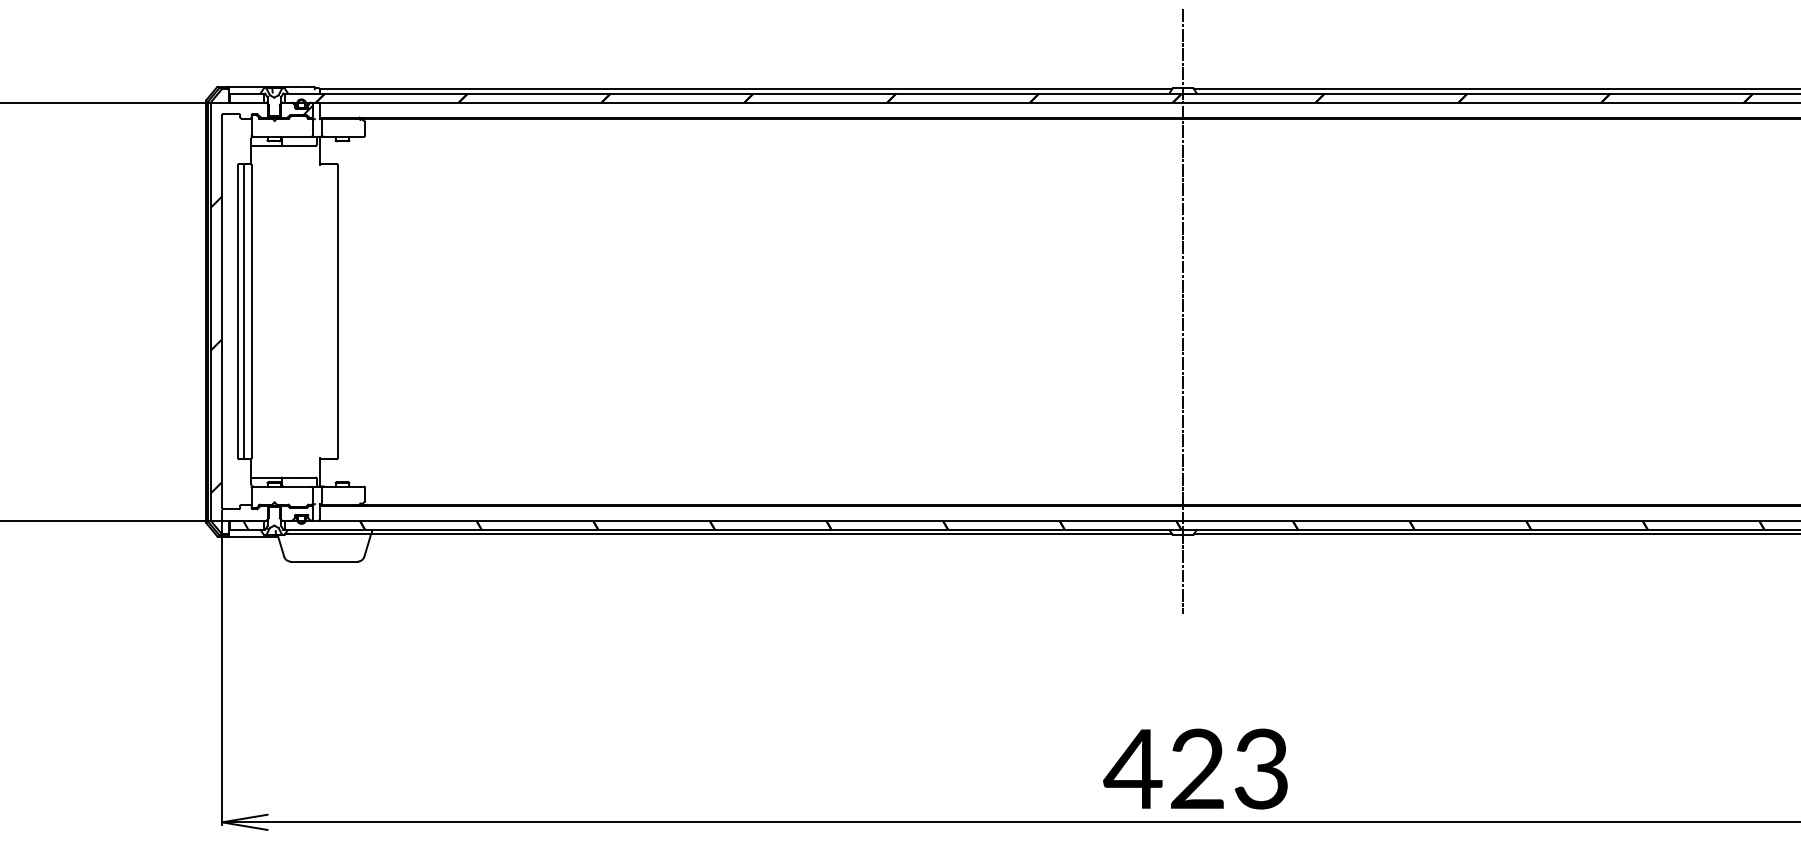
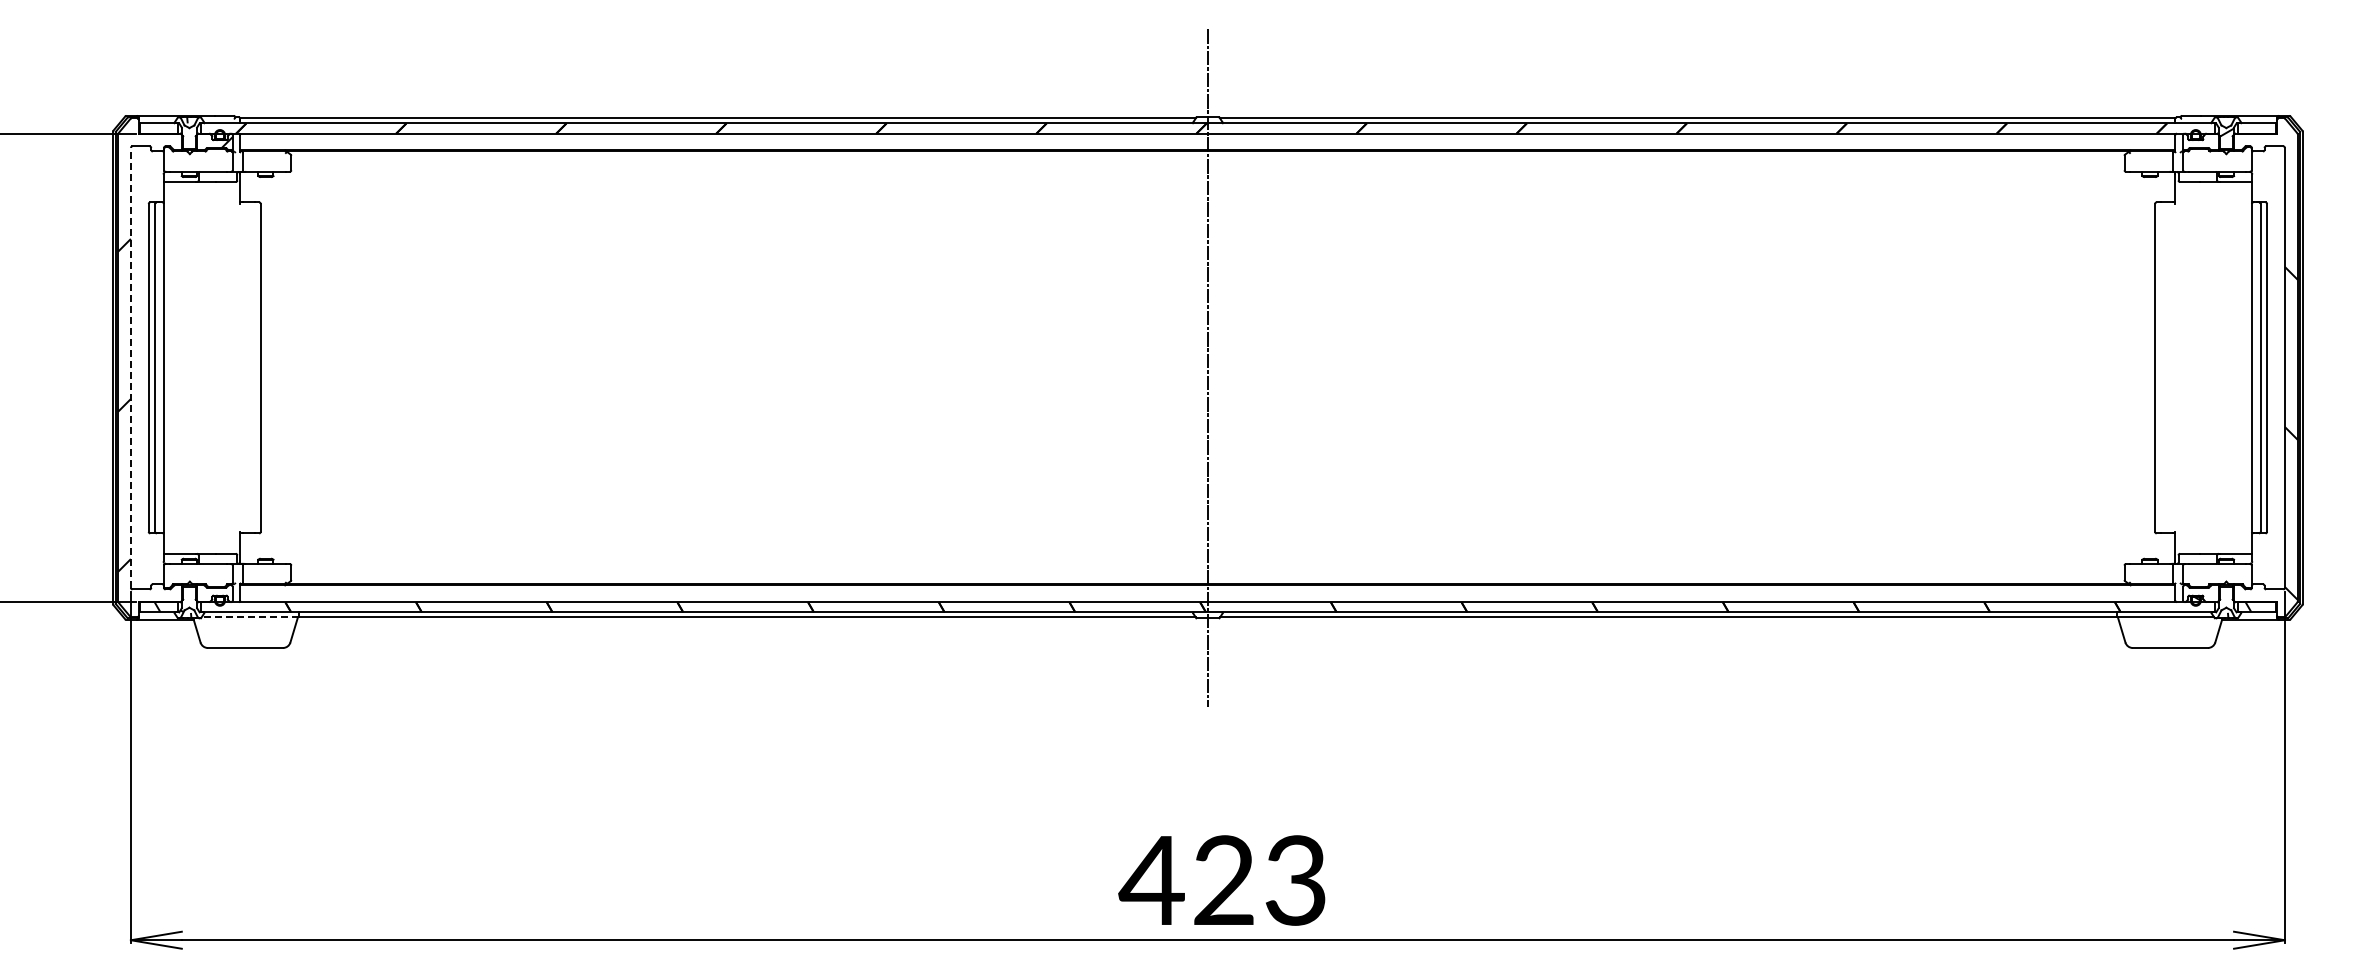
line: (221, 311) -> (130, 367), solid -> dashed
line: (328, 534) -> (250, 617), solid -> dashed

